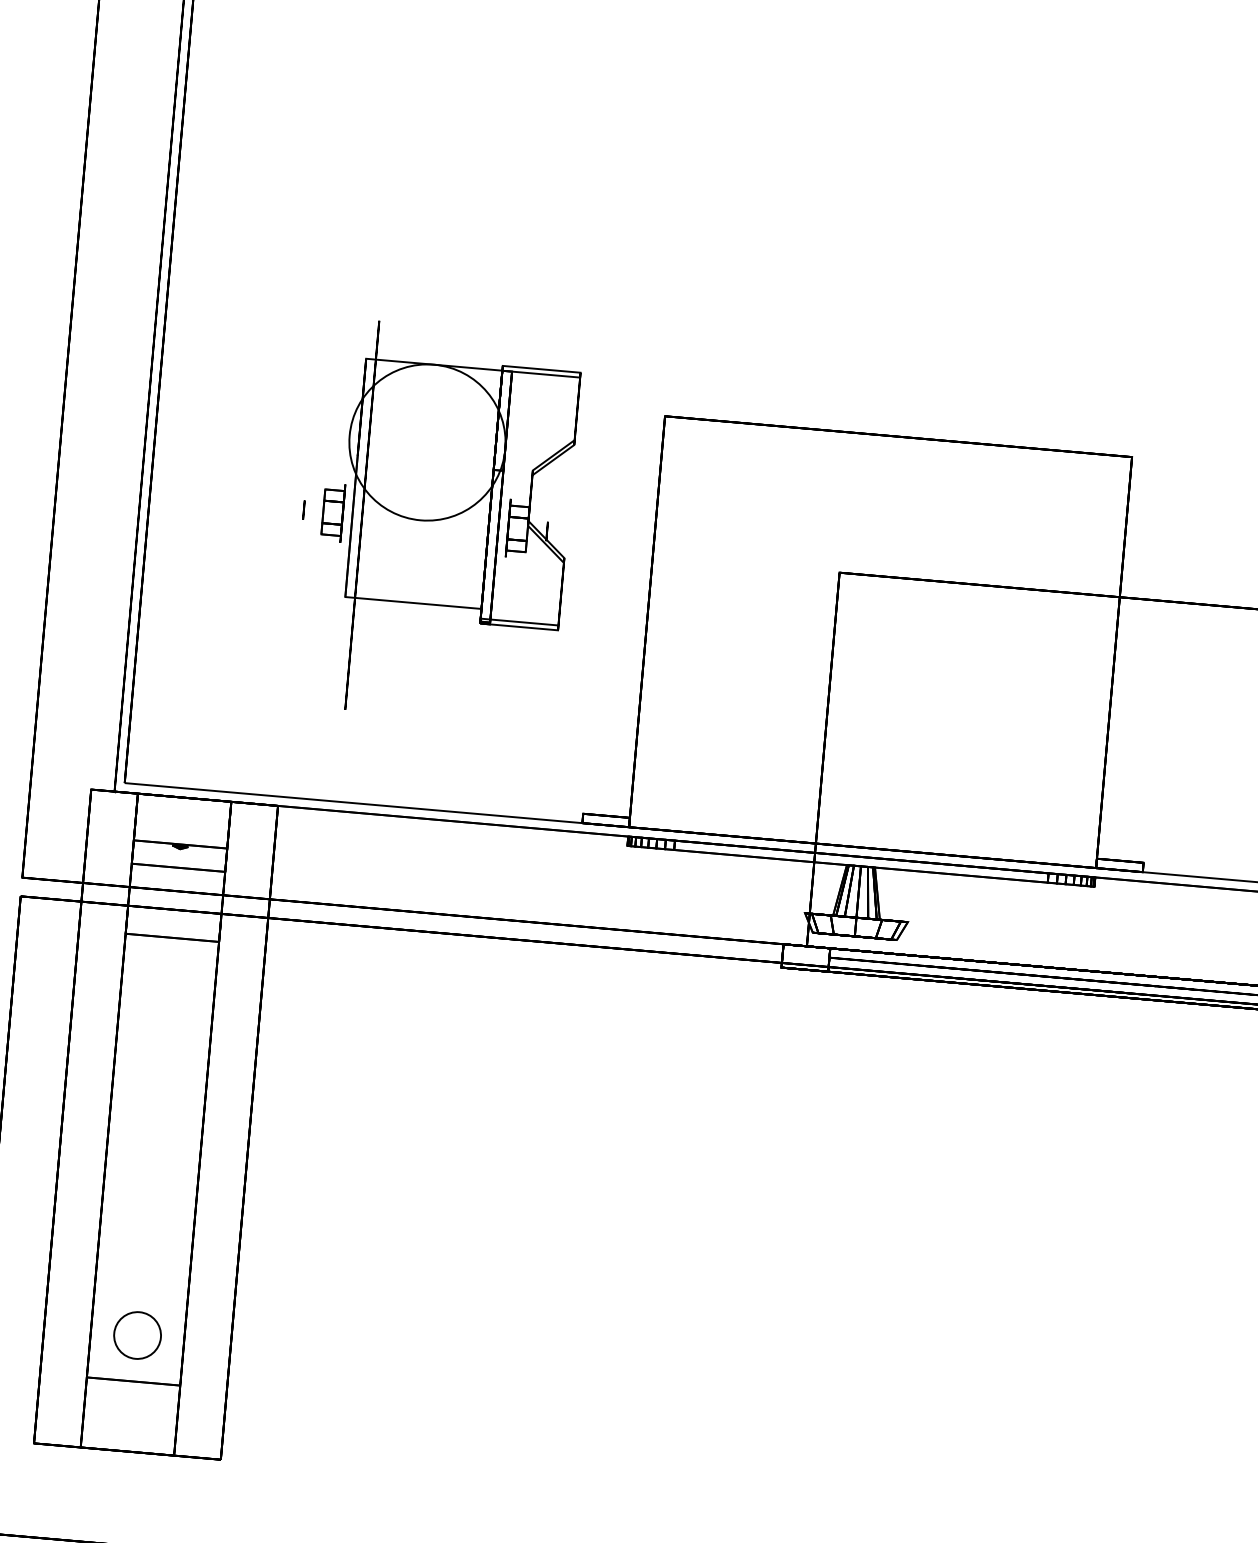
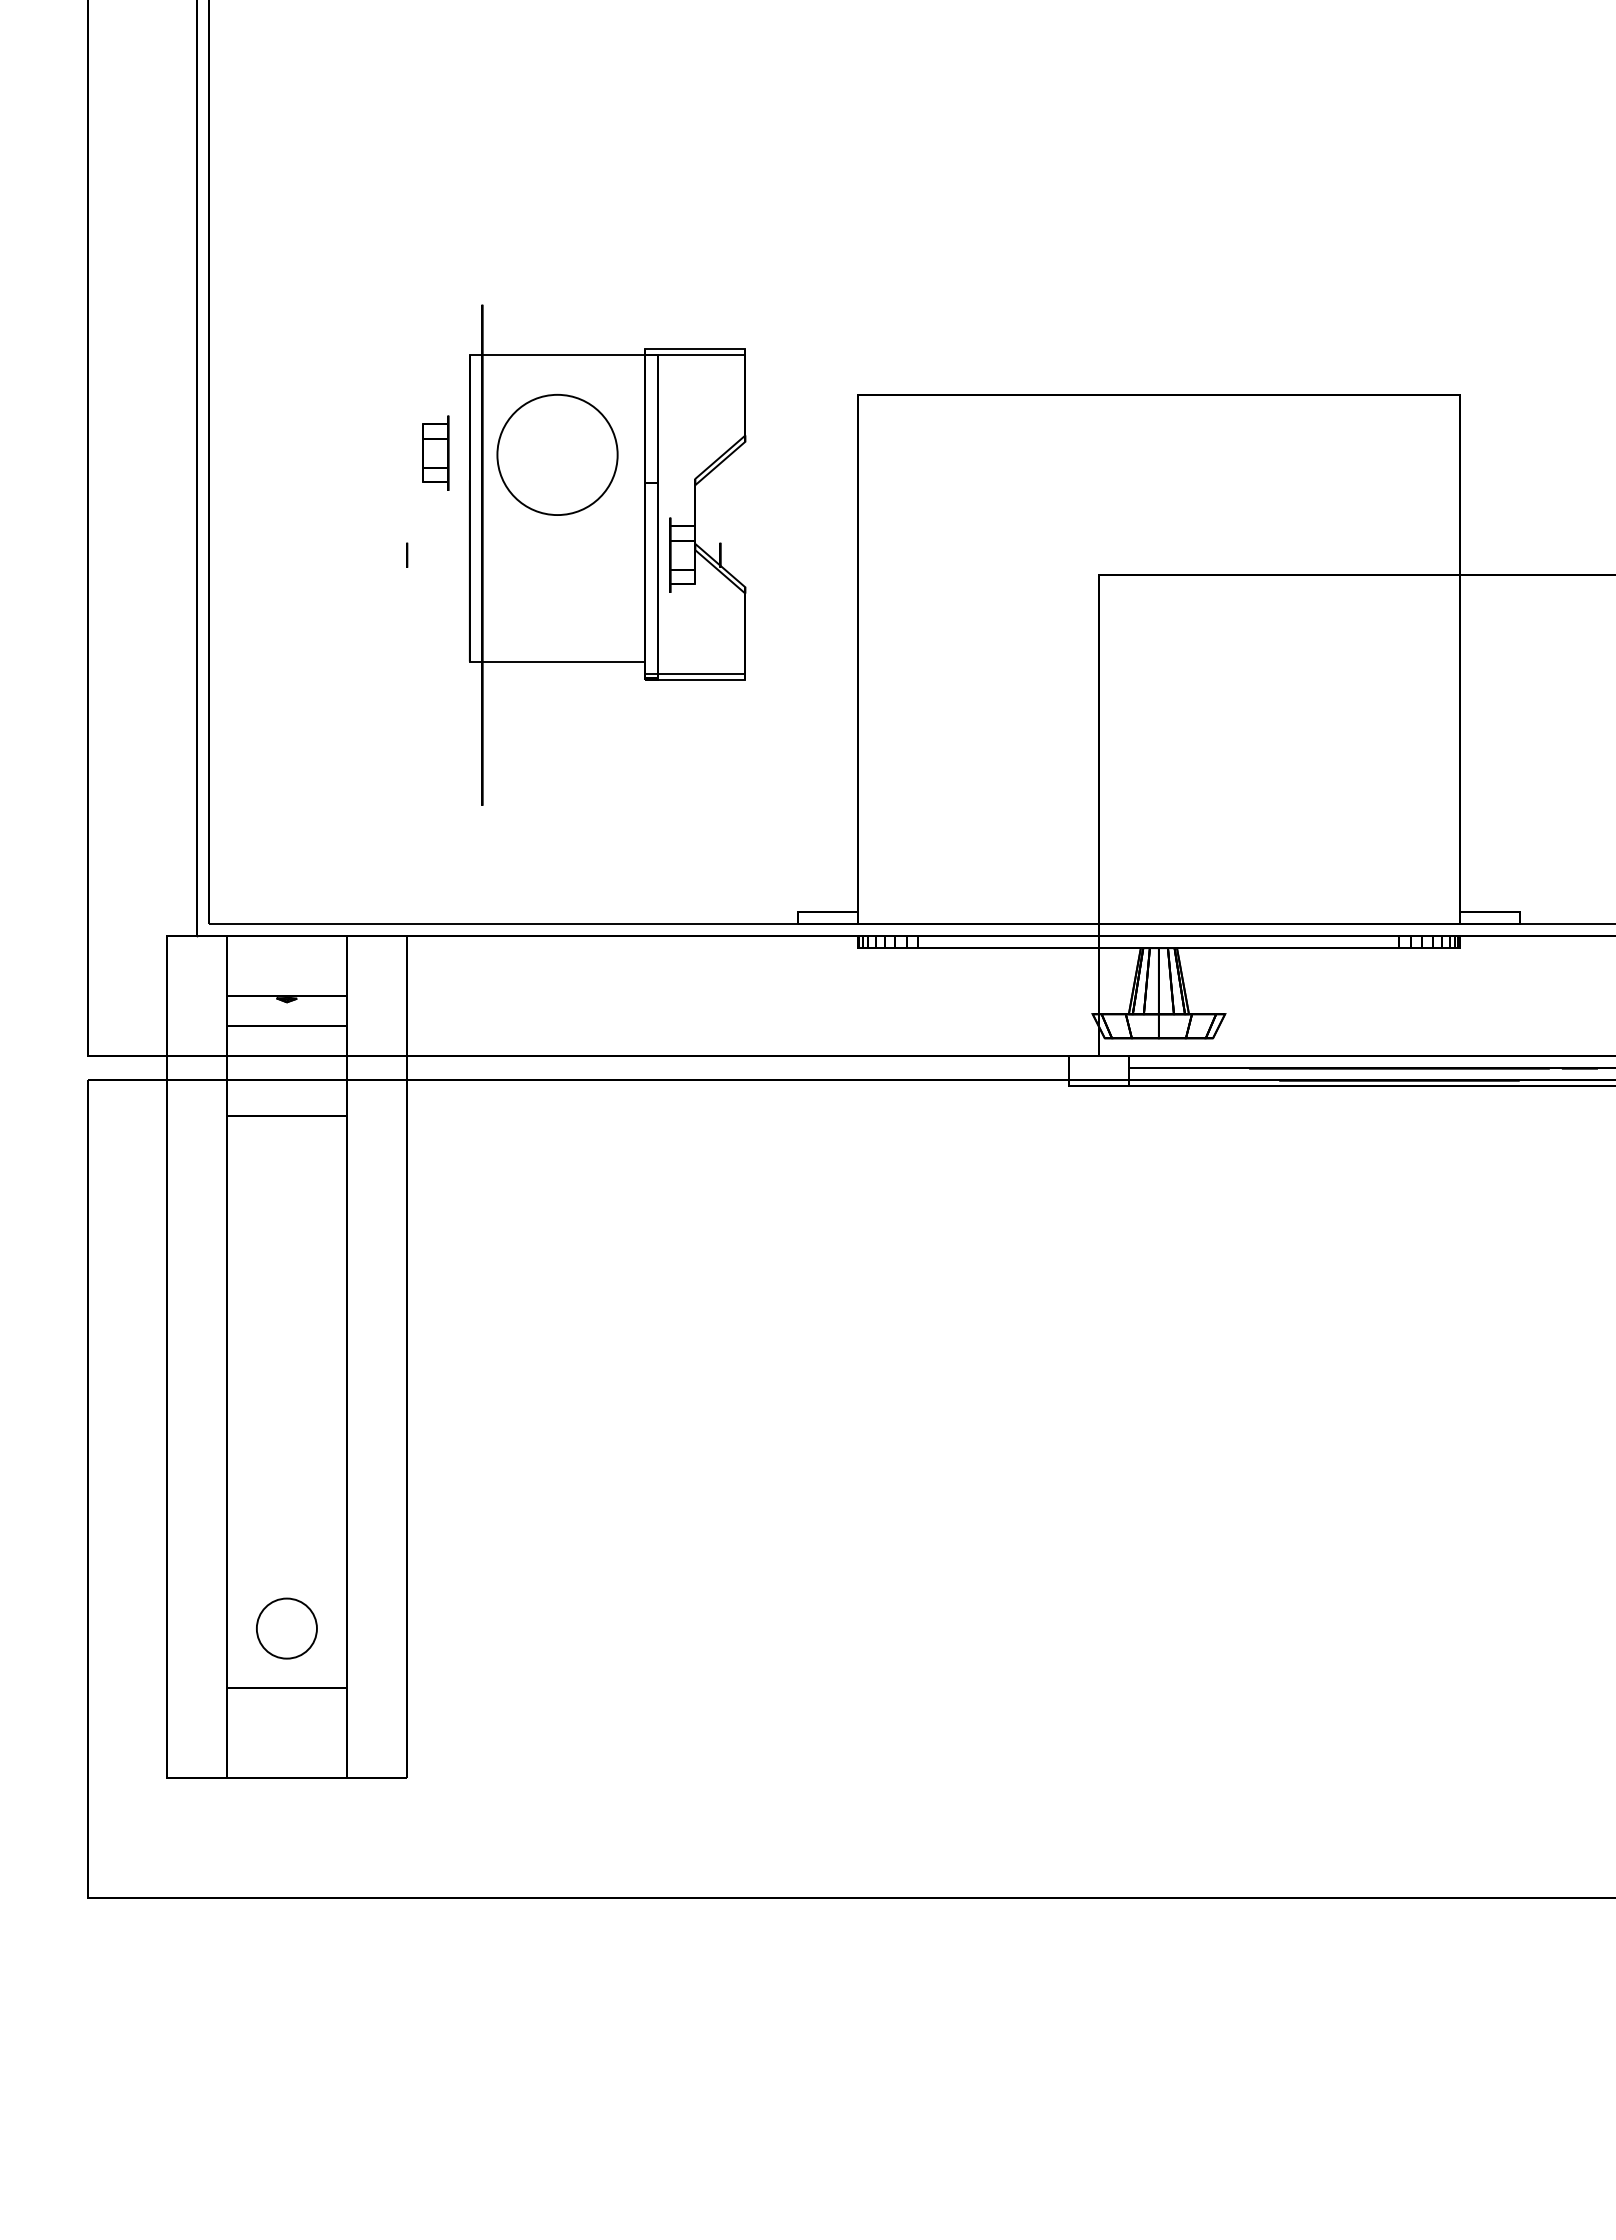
circle: (427, 442) -> (557, 454), size x0.6
part: (332, 512) -> (435, 452), moved

